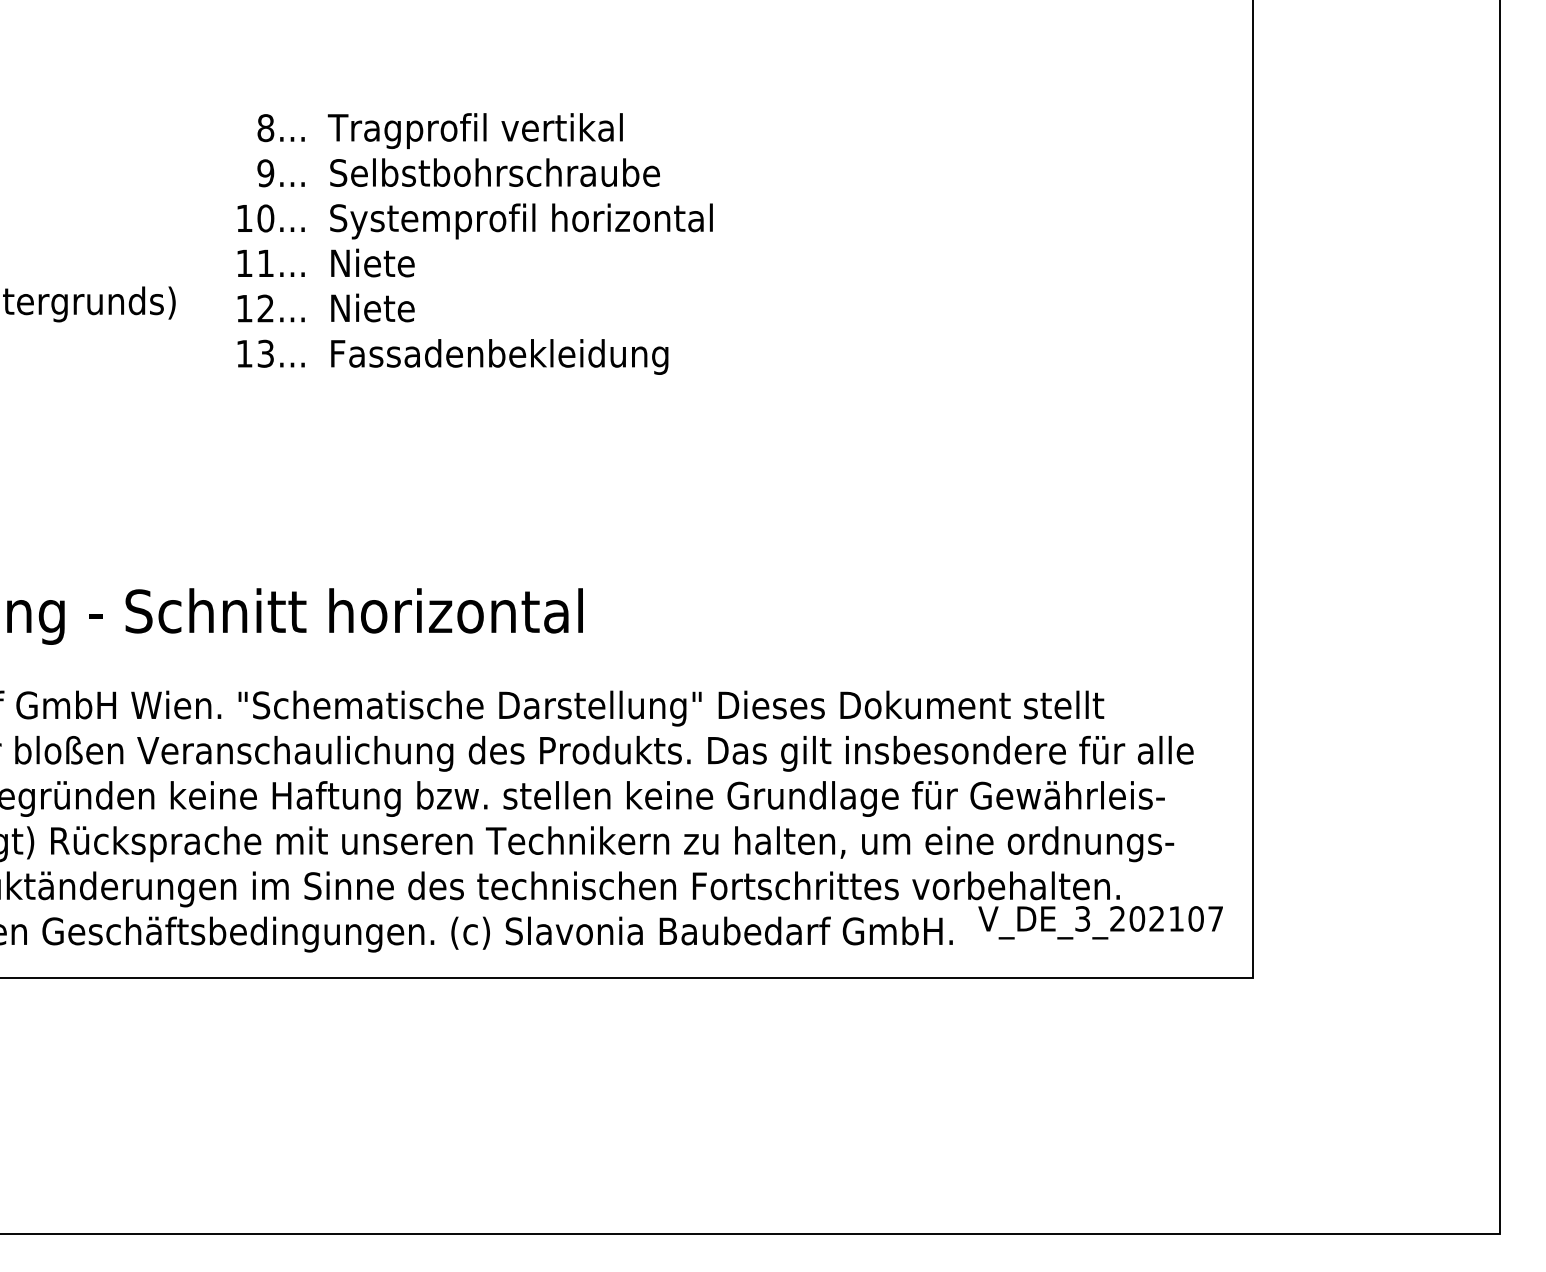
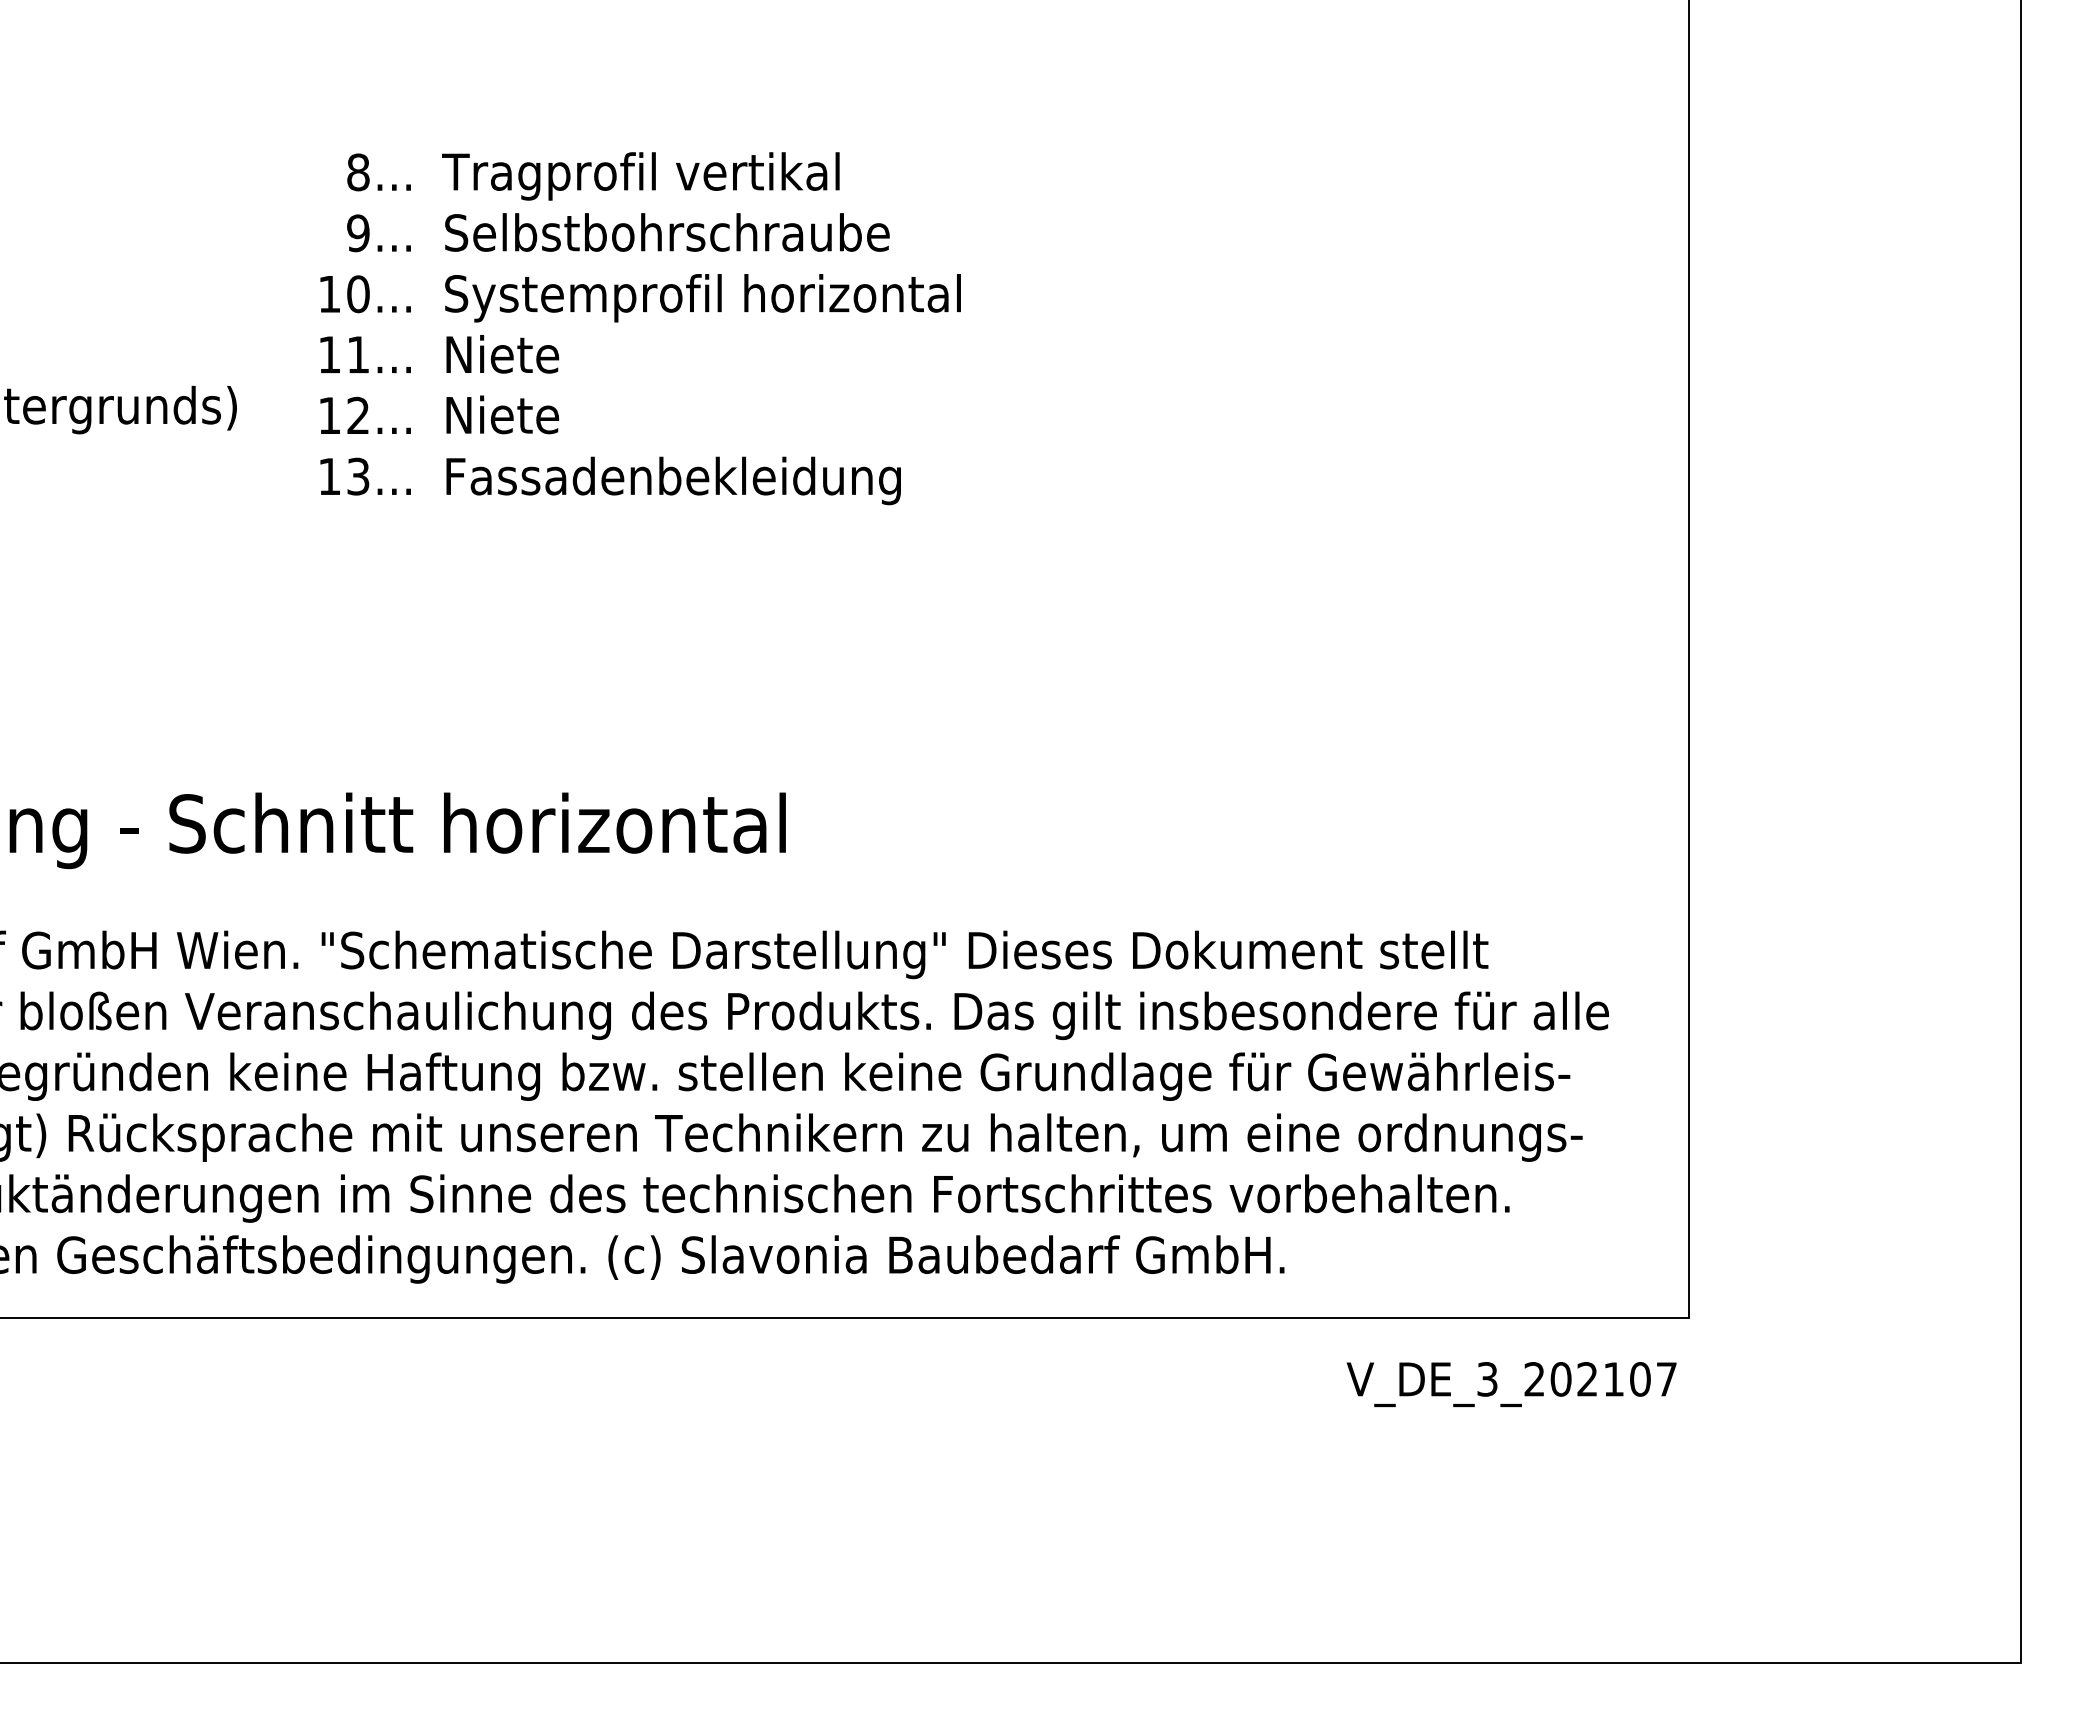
text: (1100, 922) -> (1511, 1384), moved

